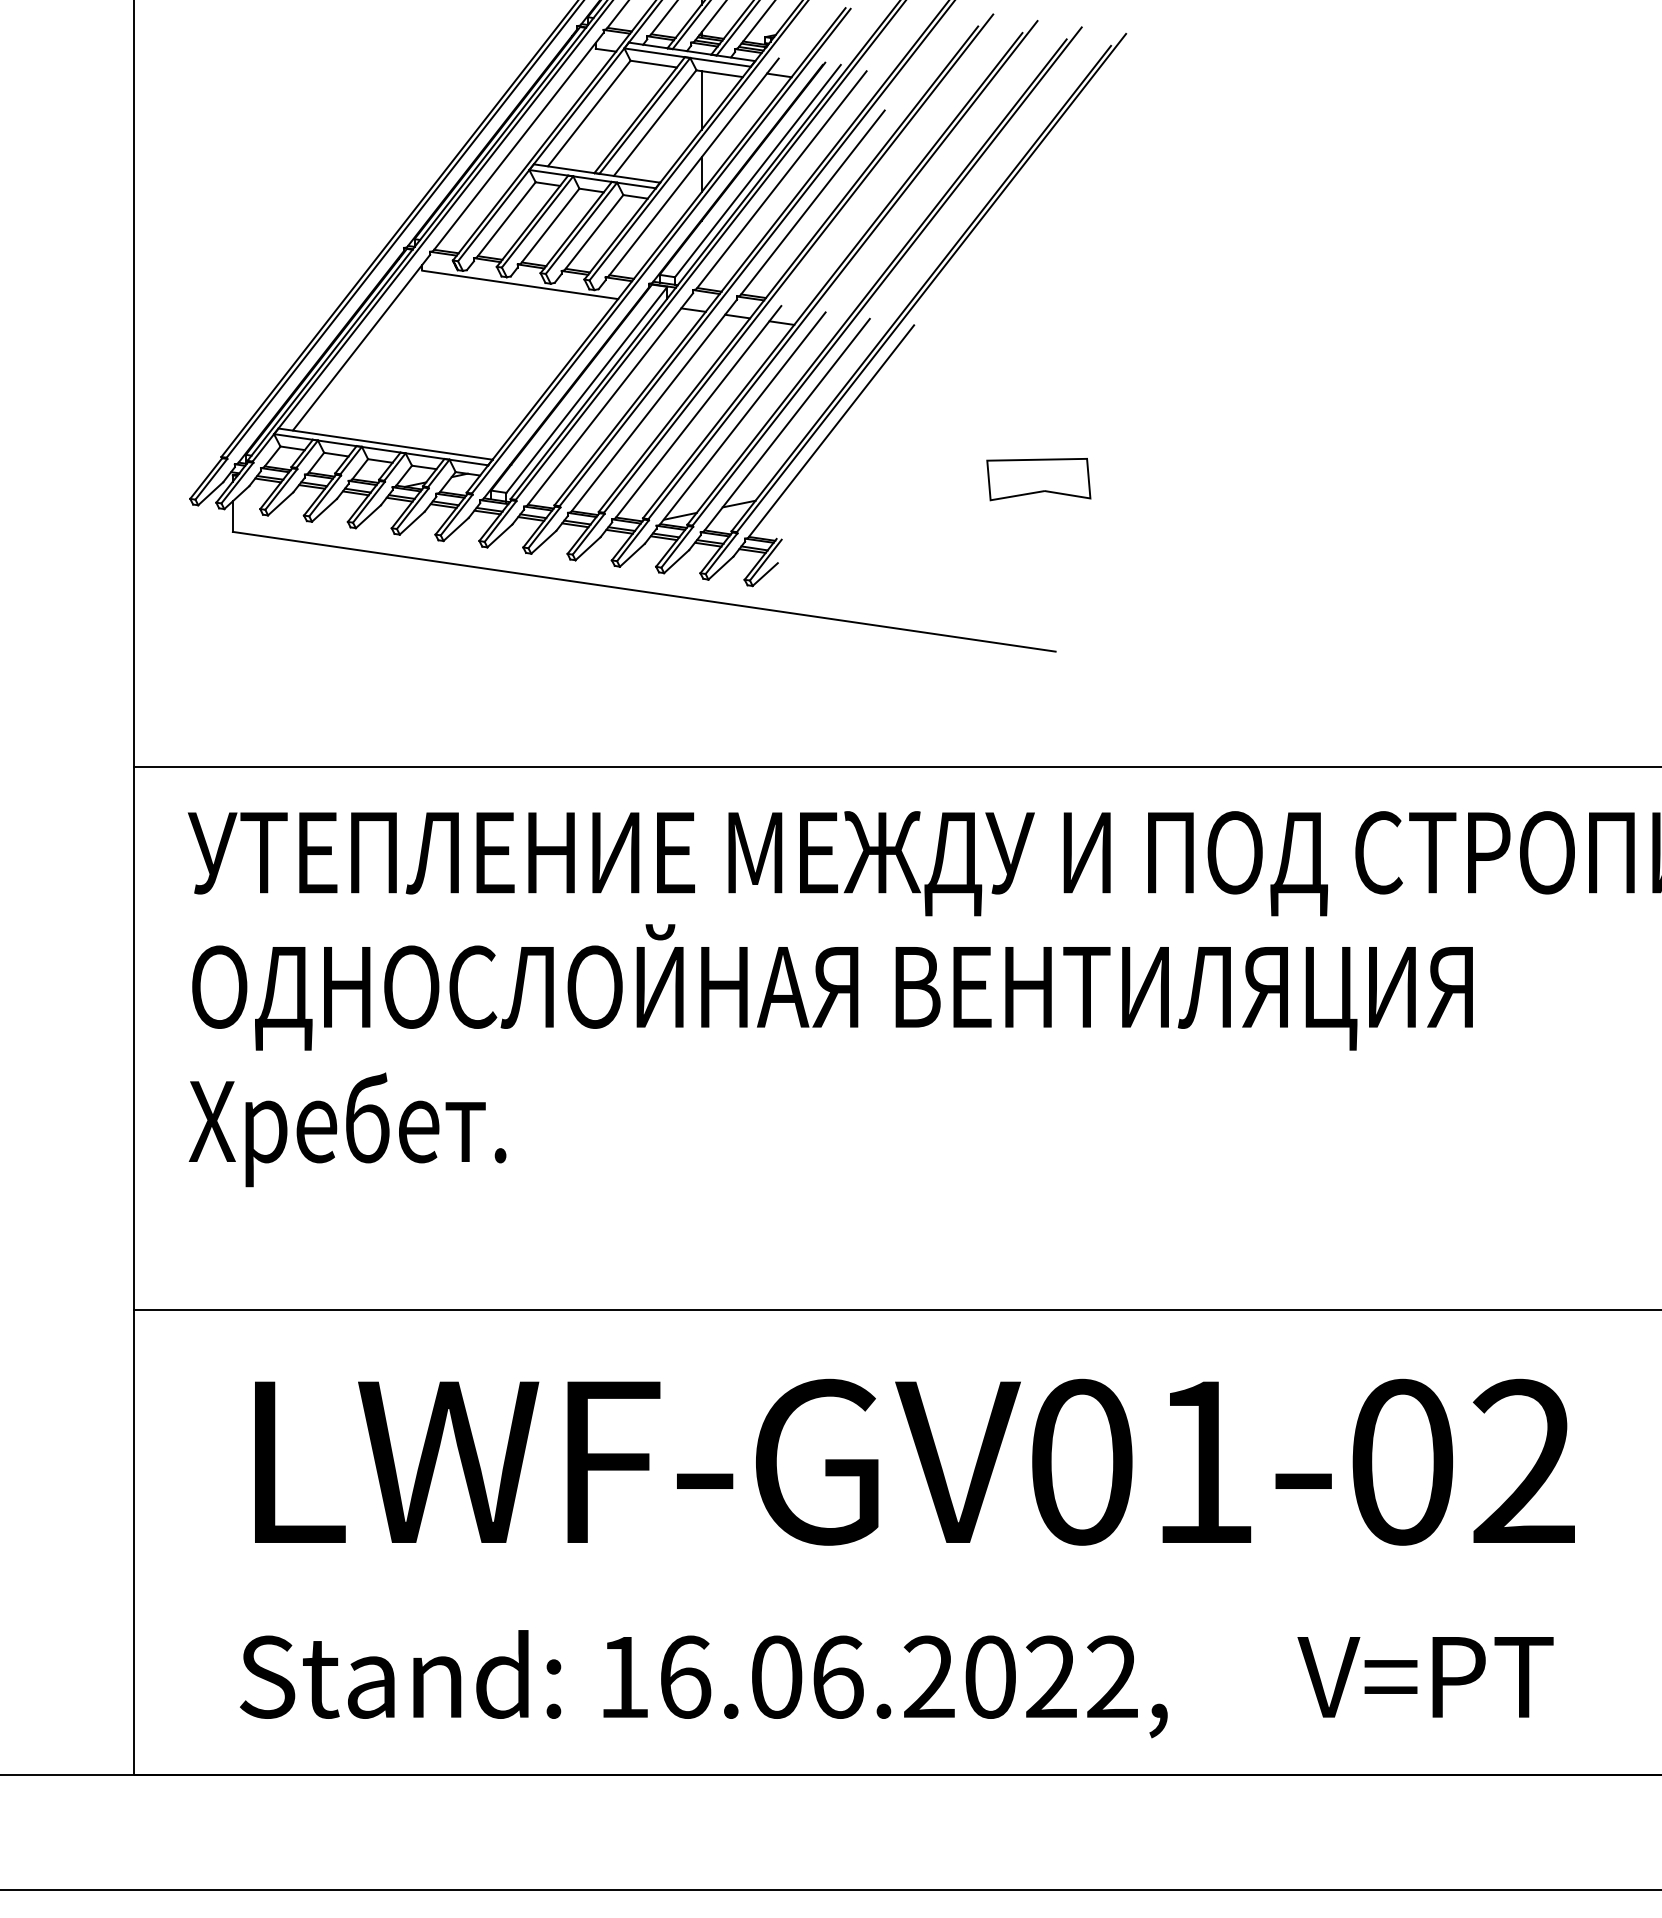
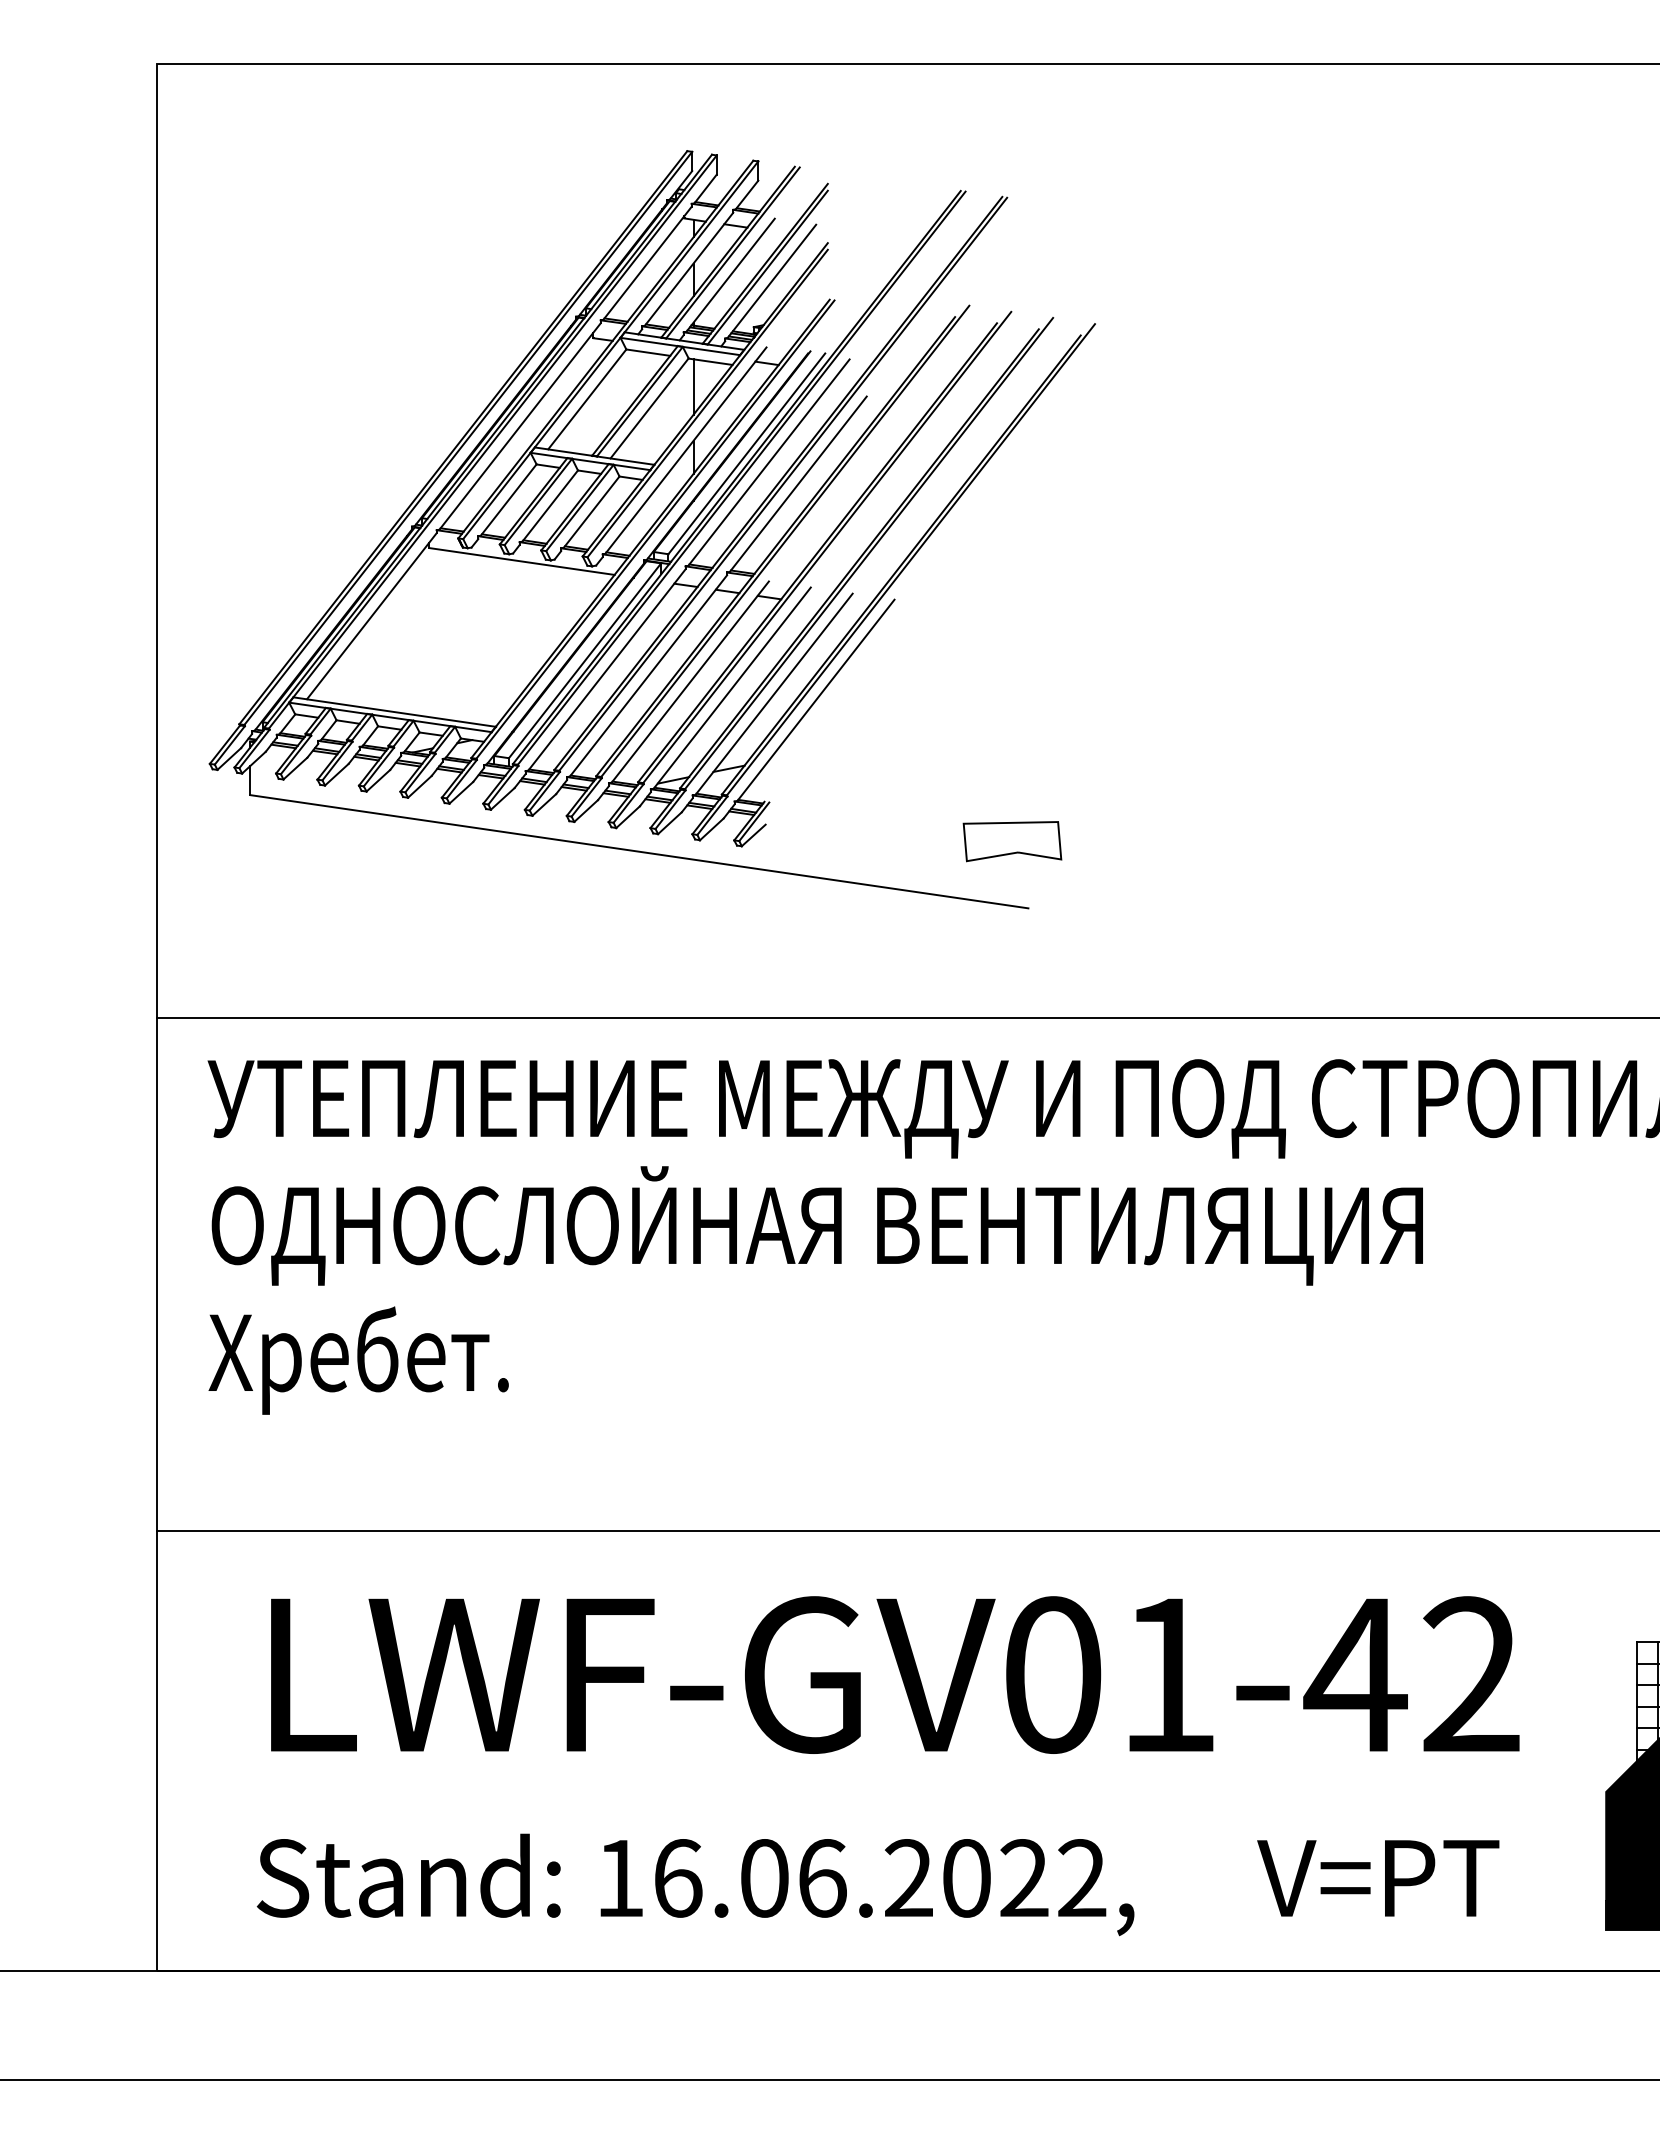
part: (1038, 479) -> (1012, 841), moved
text: (1401, 1461) -> (1355, 1674), LWF-GV01-02 -> LWF-GV01-42

